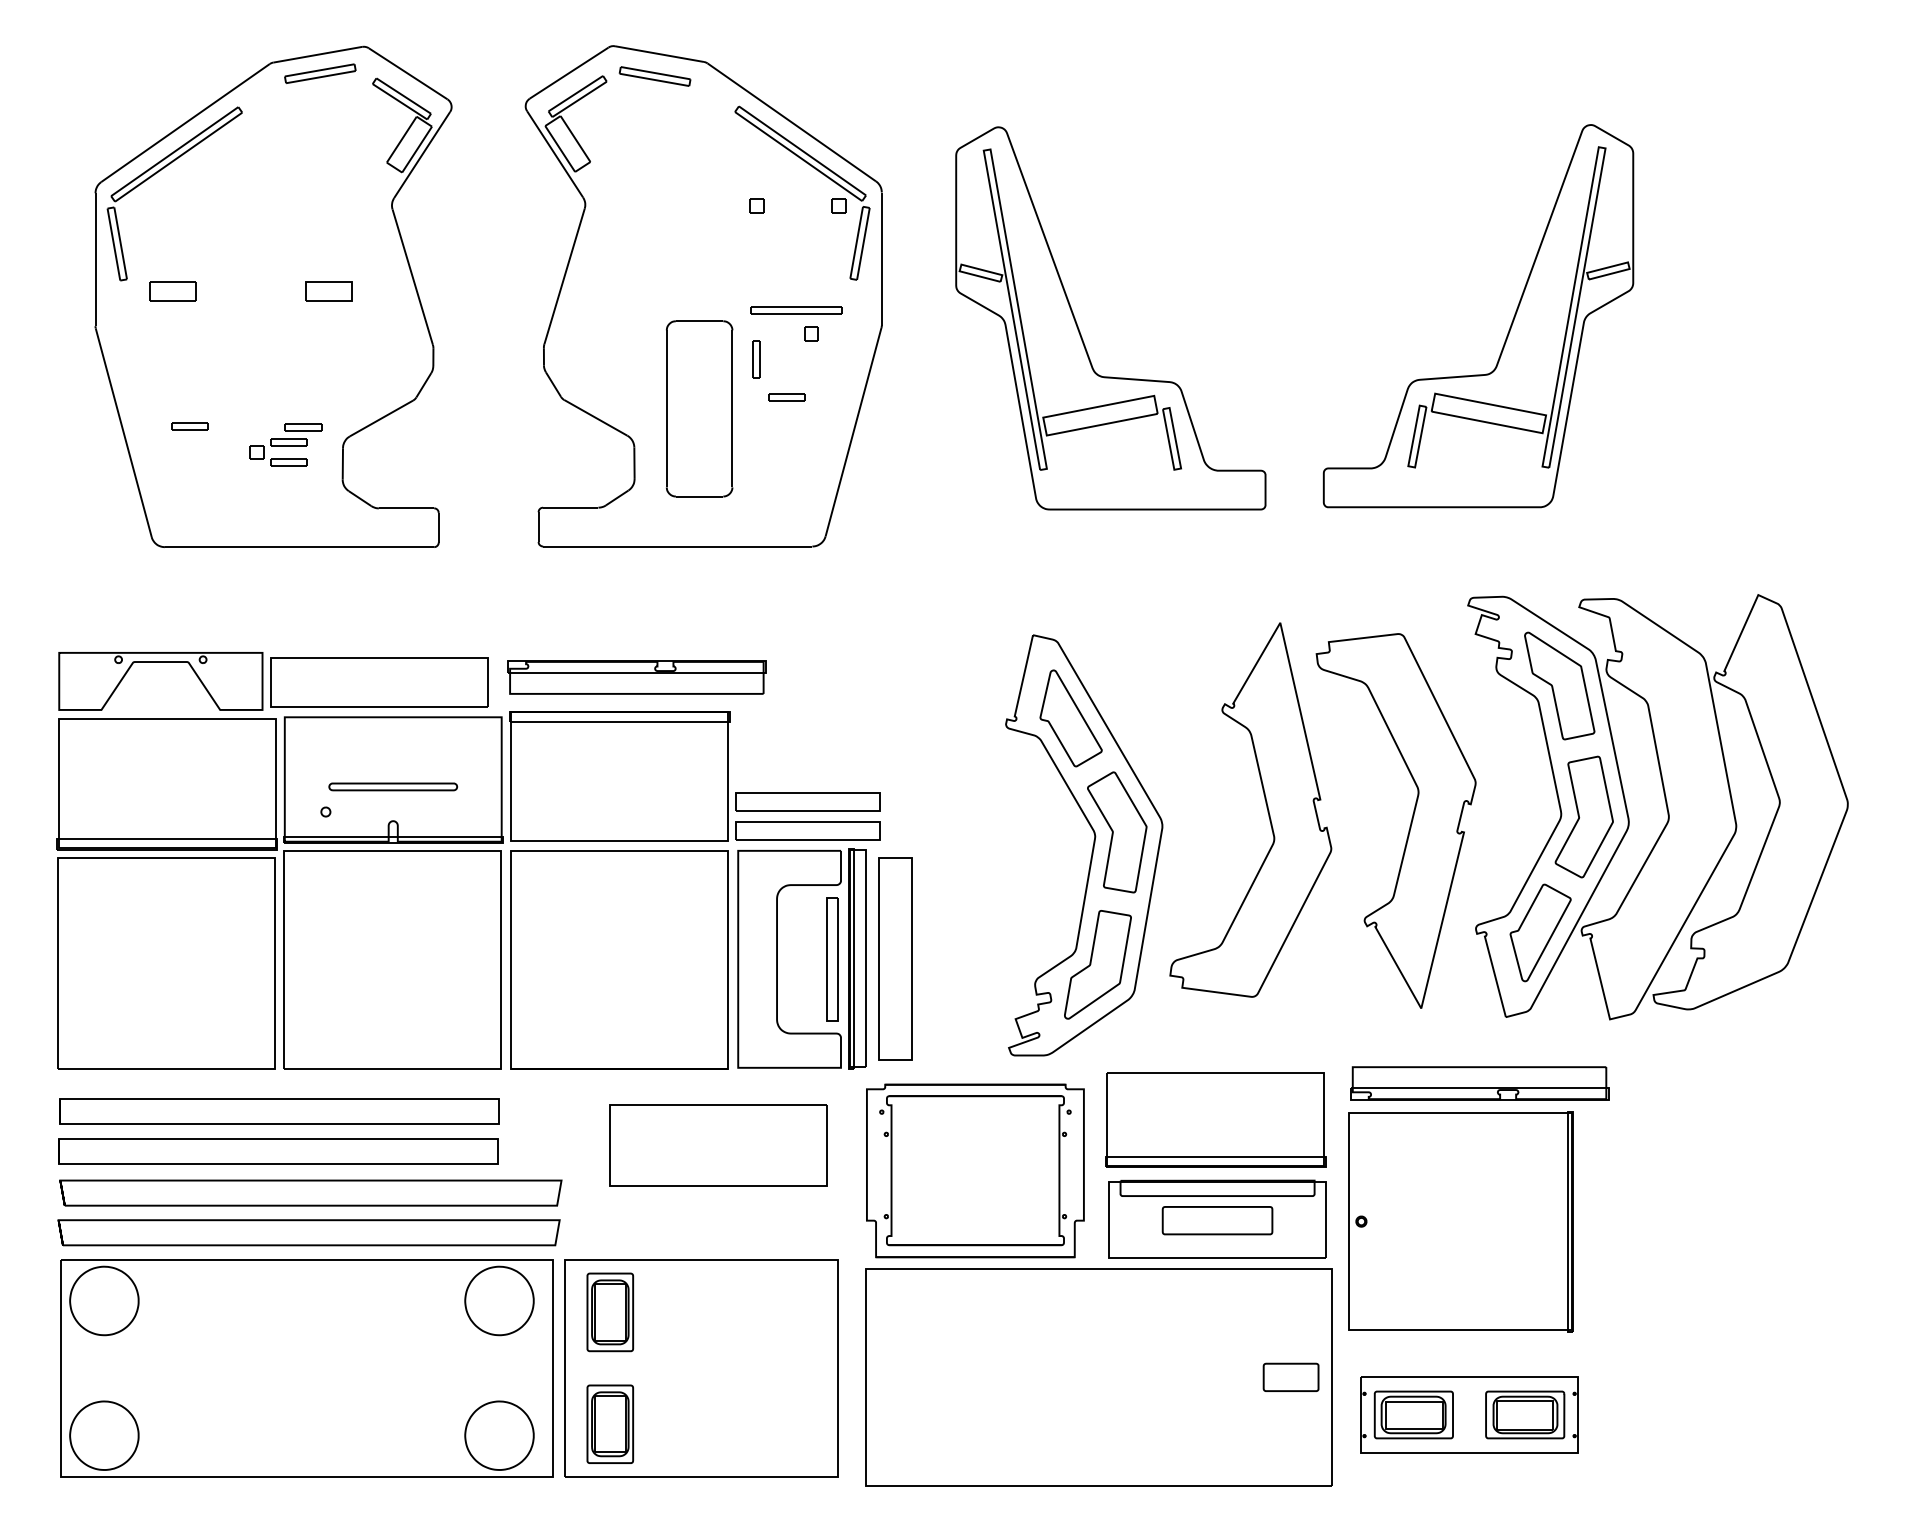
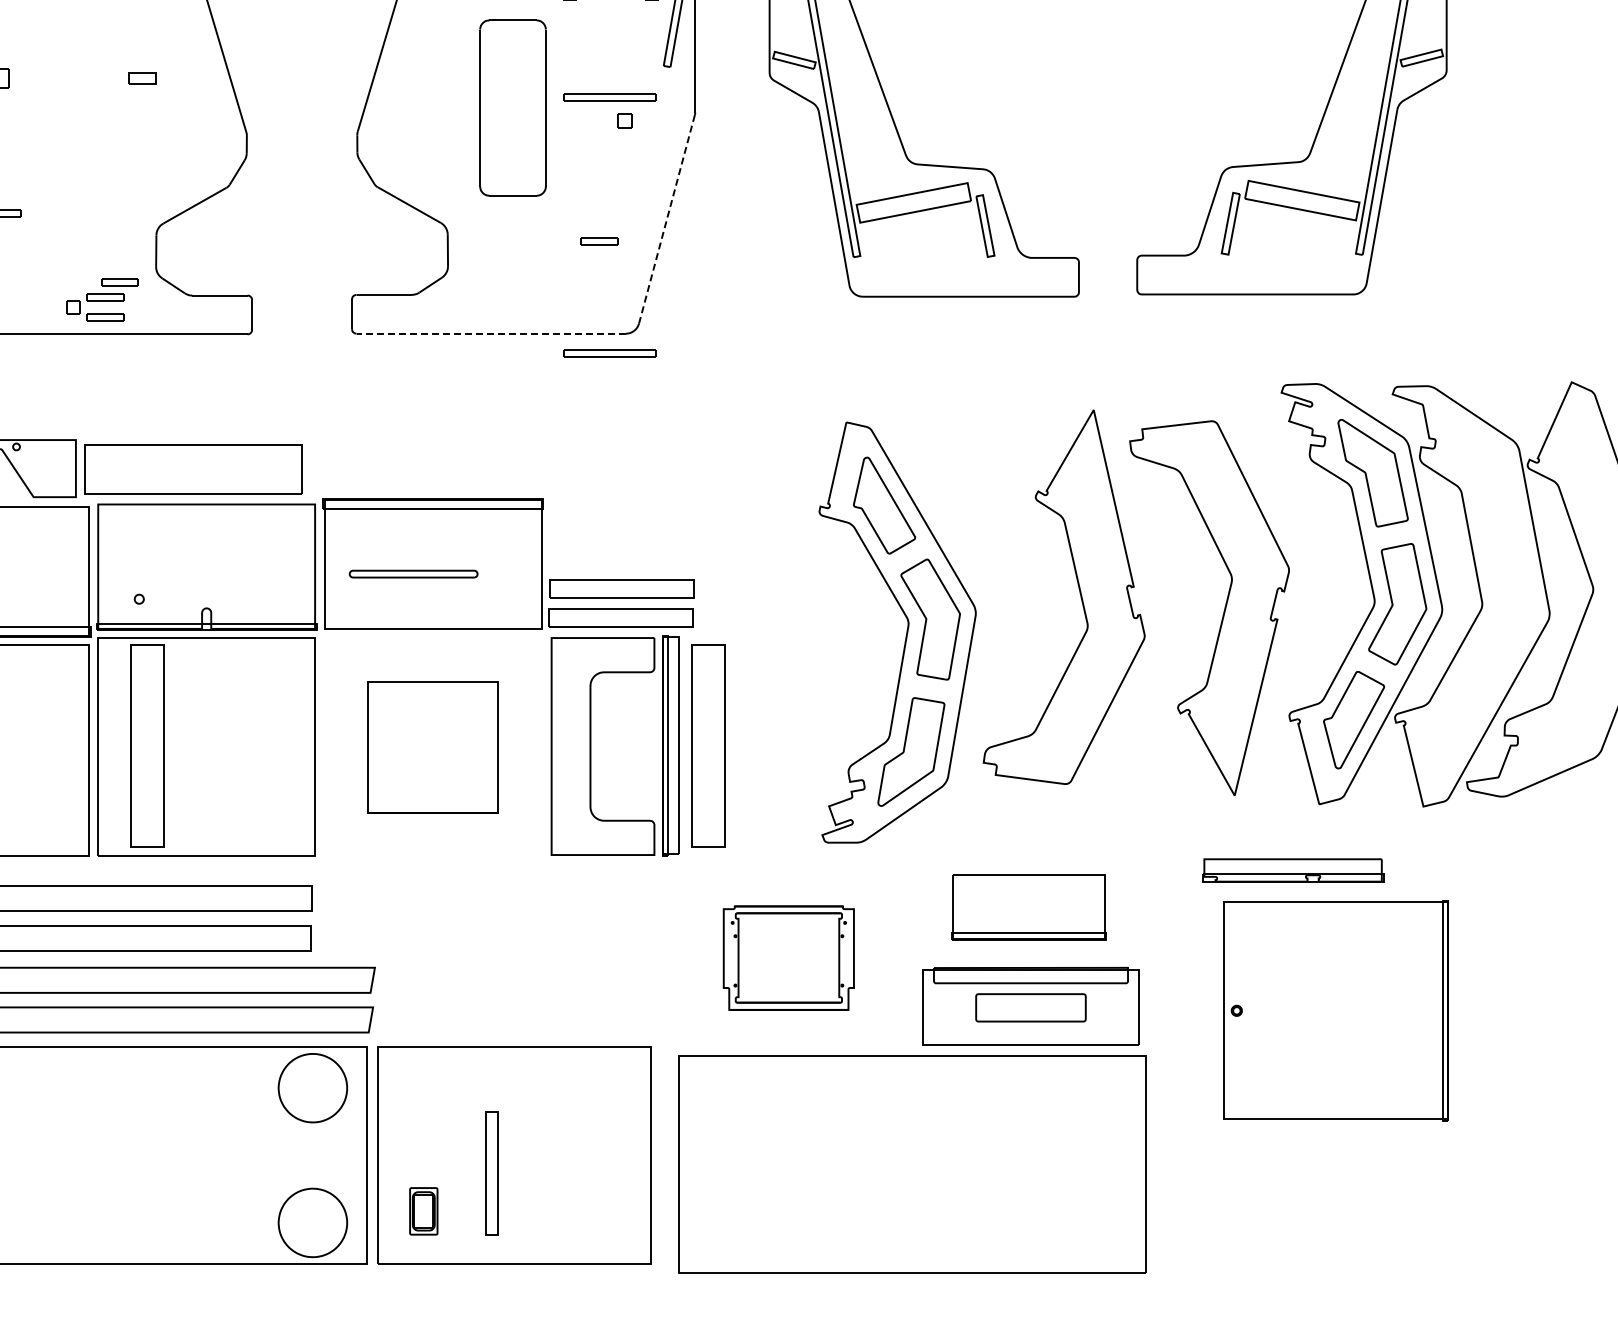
part: (328, 291) -> (141, 78), size x0.6
part: (756, 359) -> (569, 146), removed
part: (786, 397) -> (598, 241), moved
part: (699, 408) -> (512, 107), moved
line: (853, 432) -> (666, 219), solid -> dashed
part: (285, 444) -> (101, 299), moved
line: (677, 546) -> (490, 333), solid -> dashed
part: (796, 566) -> (609, 353), added
part: (636, 677) -> (449, 464), removed
part: (393, 786) -> (413, 573), moved
part: (334, 958) -> (147, 745), added
part: (619, 959) -> (432, 746), size x0.6
part: (832, 959) -> (491, 1173), moved
part: (1479, 1083) -> (1292, 870), size x0.7
part: (1215, 1119) -> (1028, 906), size x0.7
part: (718, 1145) -> (531, 932), removed
part: (975, 1170) -> (788, 957), size x0.6
part: (1460, 1221) -> (1335, 1010), moved
part: (610, 1312) -> (423, 1099), removed
part: (1290, 1376) -> (1103, 1163), removed
part: (1469, 1414) -> (1282, 1201), removed
part: (610, 1423) -> (423, 1210), size x0.6

